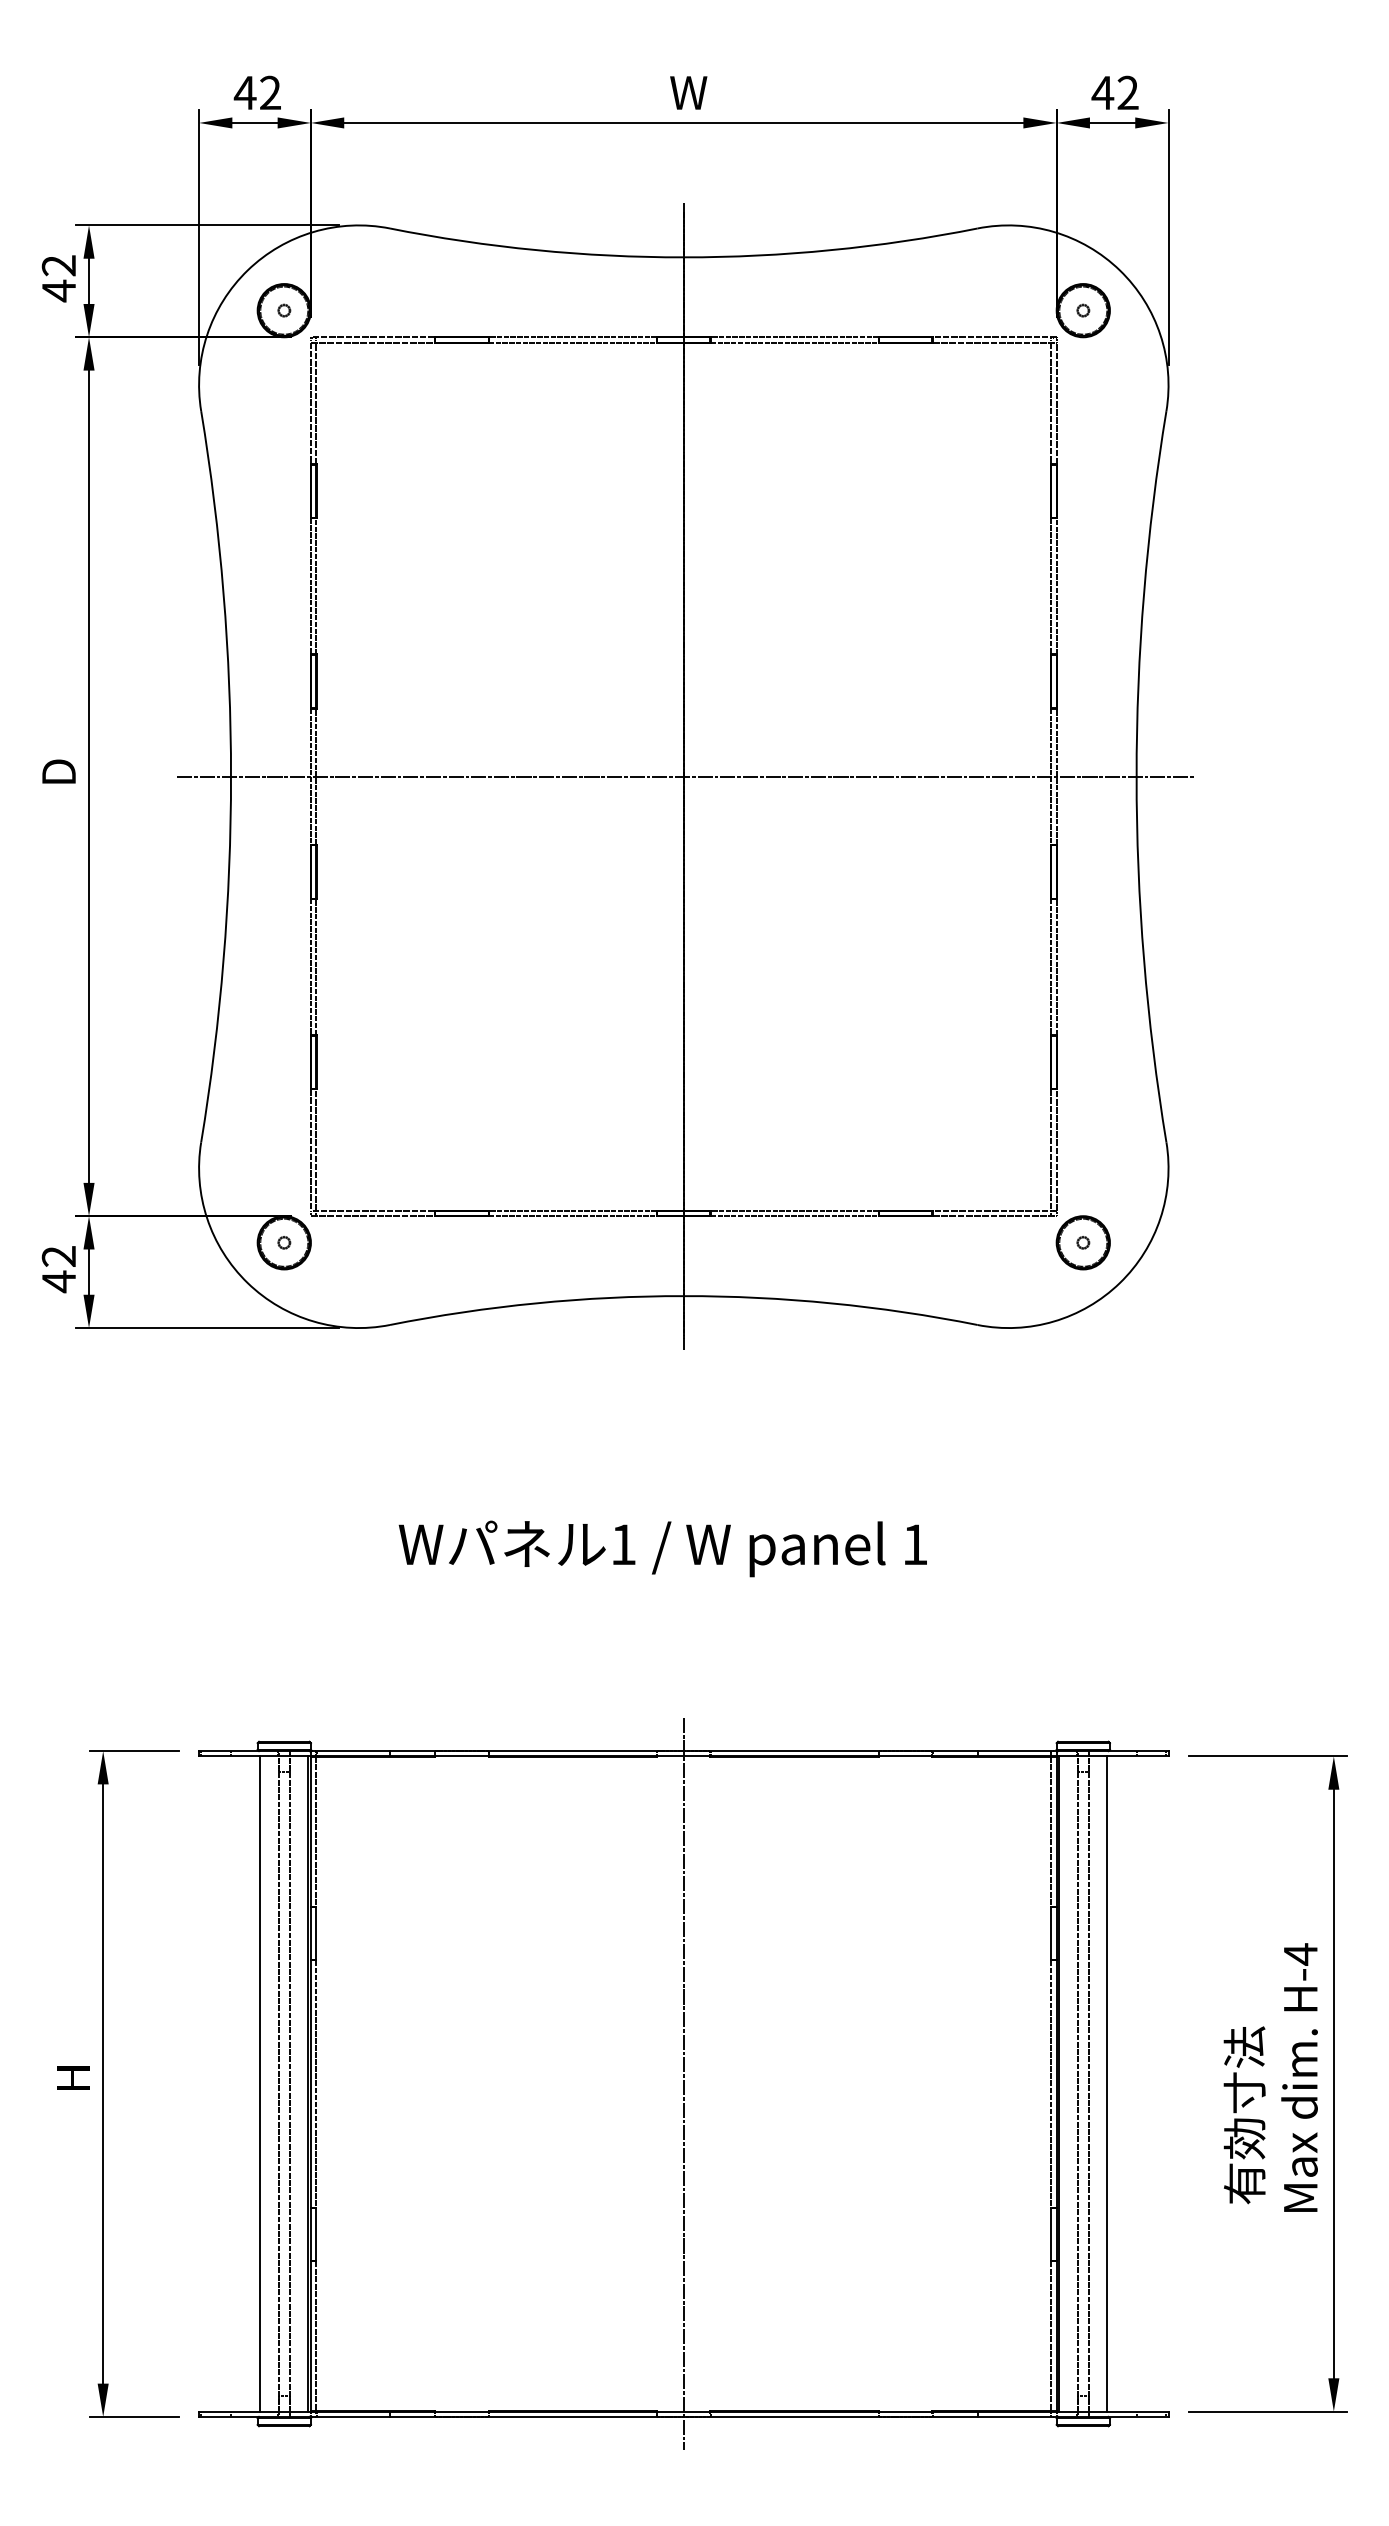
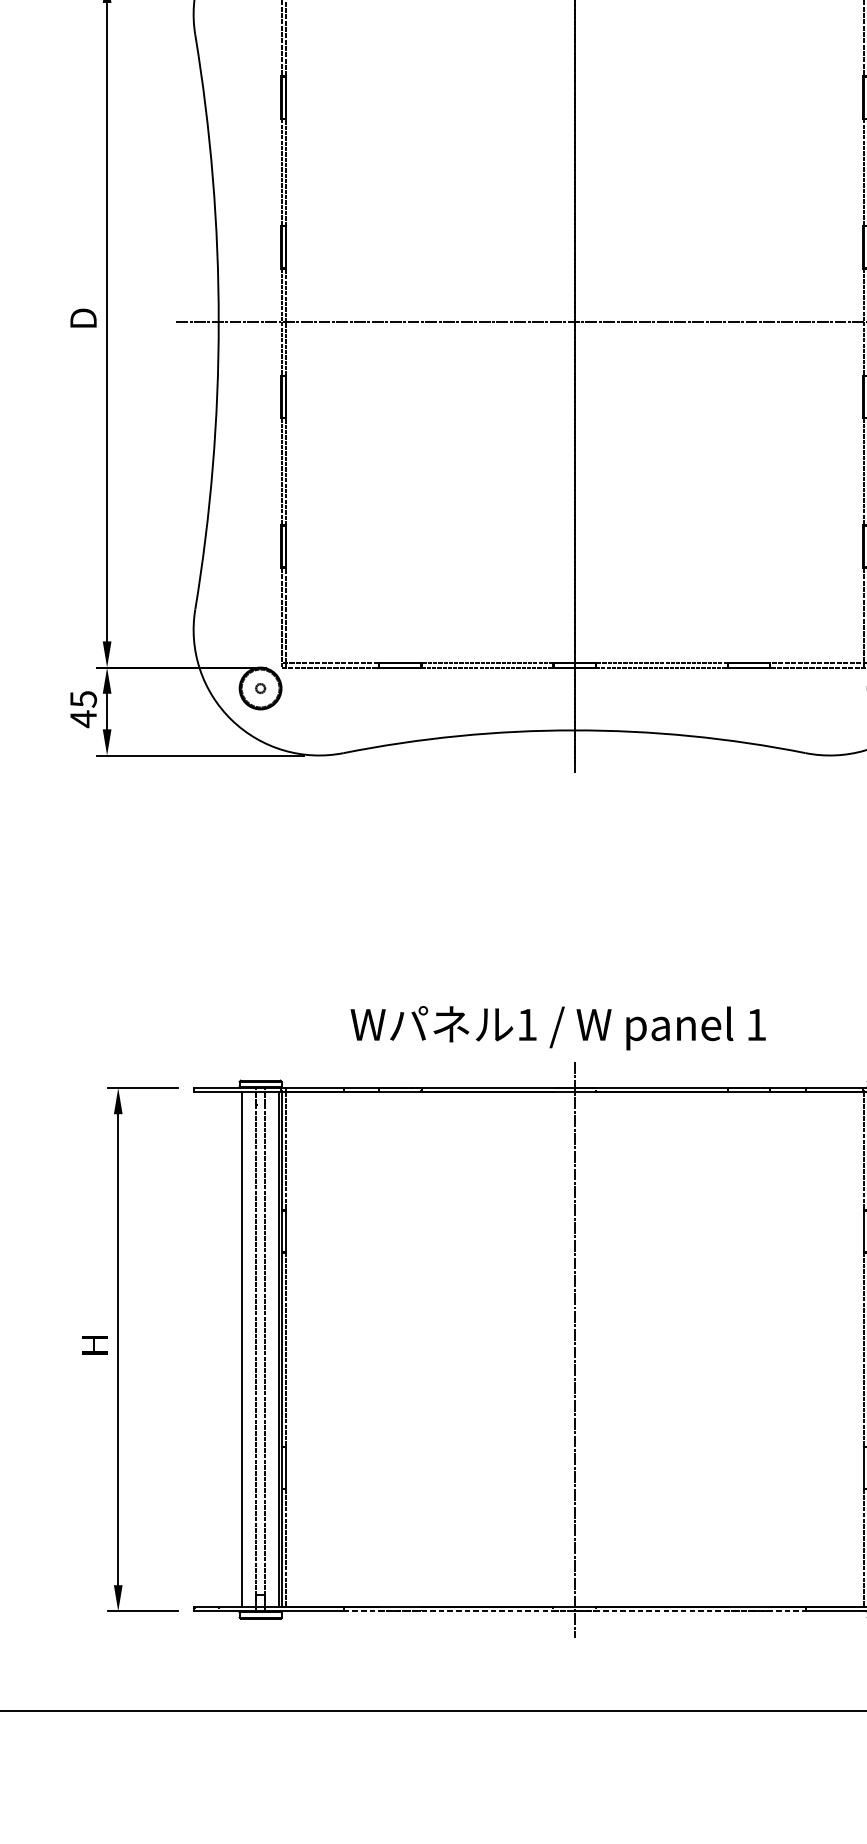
text: (58, 1256) -> (83, 699), 42 -> 45
text: (662, 1548) -> (557, 1027), moved
line: (683, 2416) -> (574, 1611), solid -> dashed

